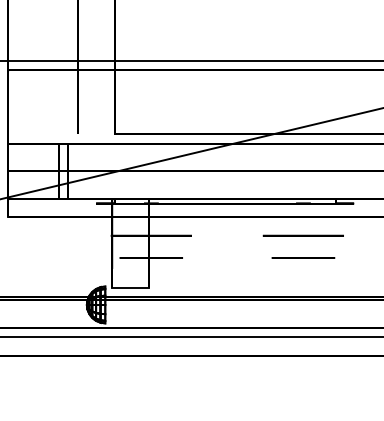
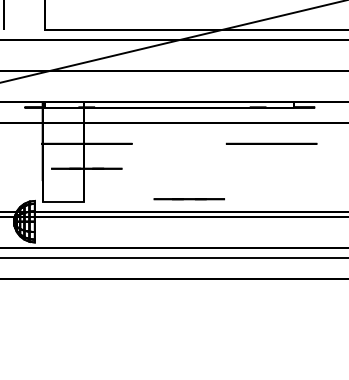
circle: (302, 235) -> (270, 143), moved
line: (303, 257) -> (189, 198), moved

